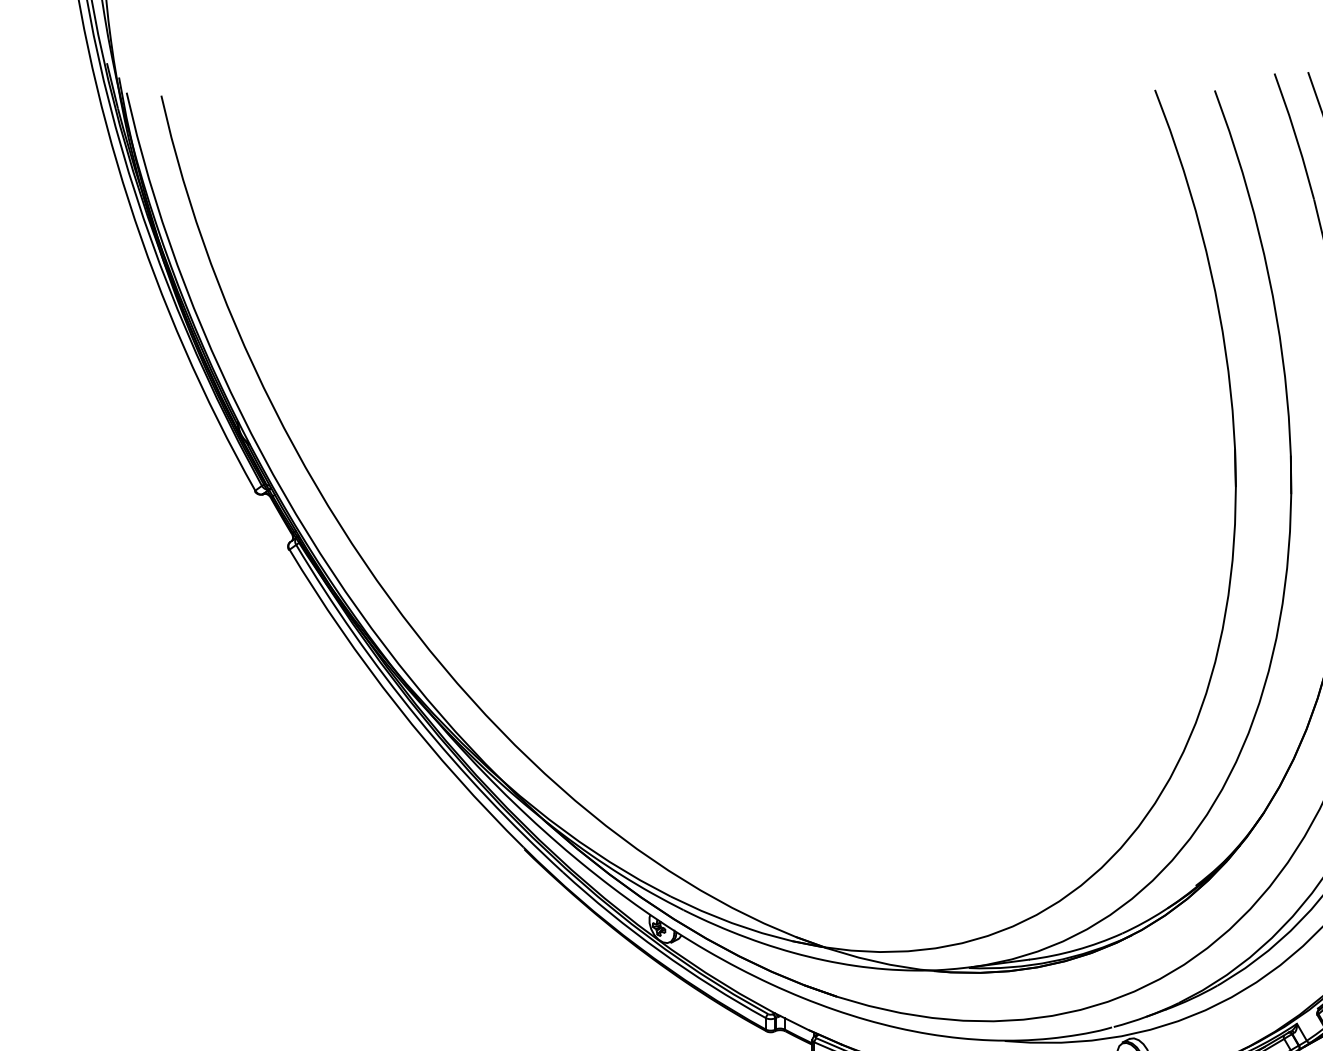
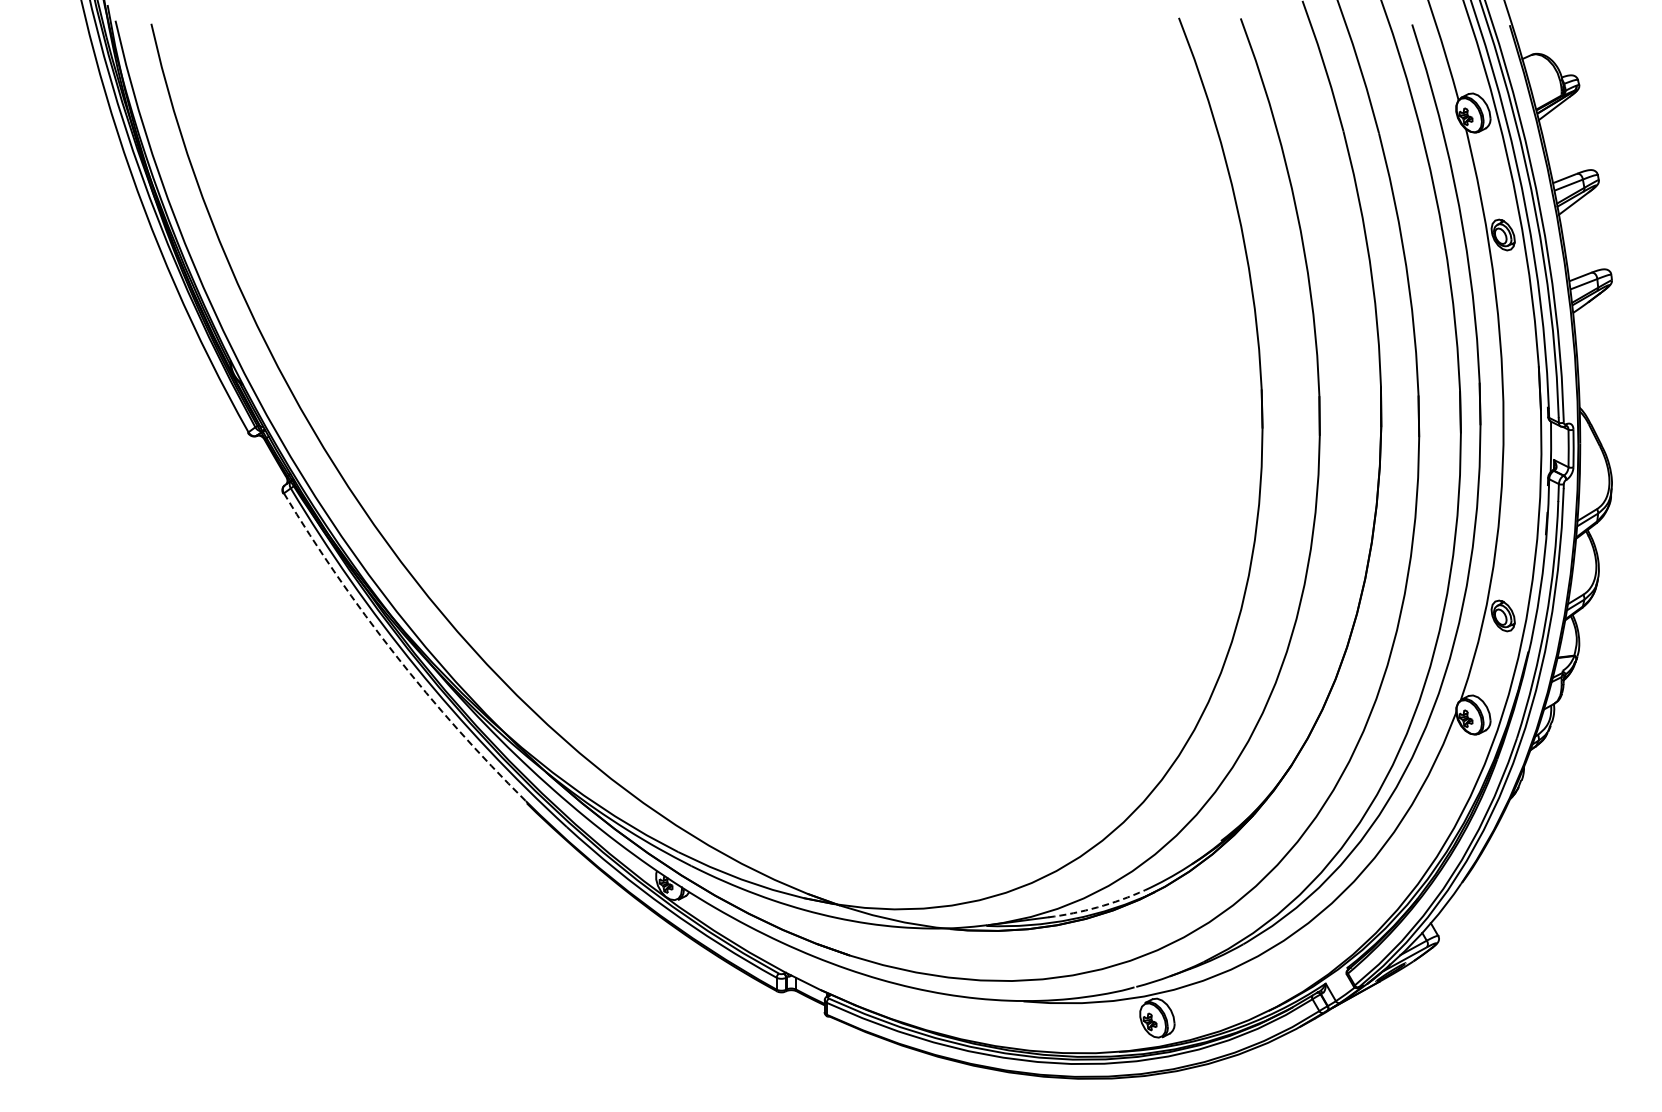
arc: (397, 705) -> (395, 654), solid -> dashed
arc: (1076, 950) -> (1097, 907), solid -> dashed

